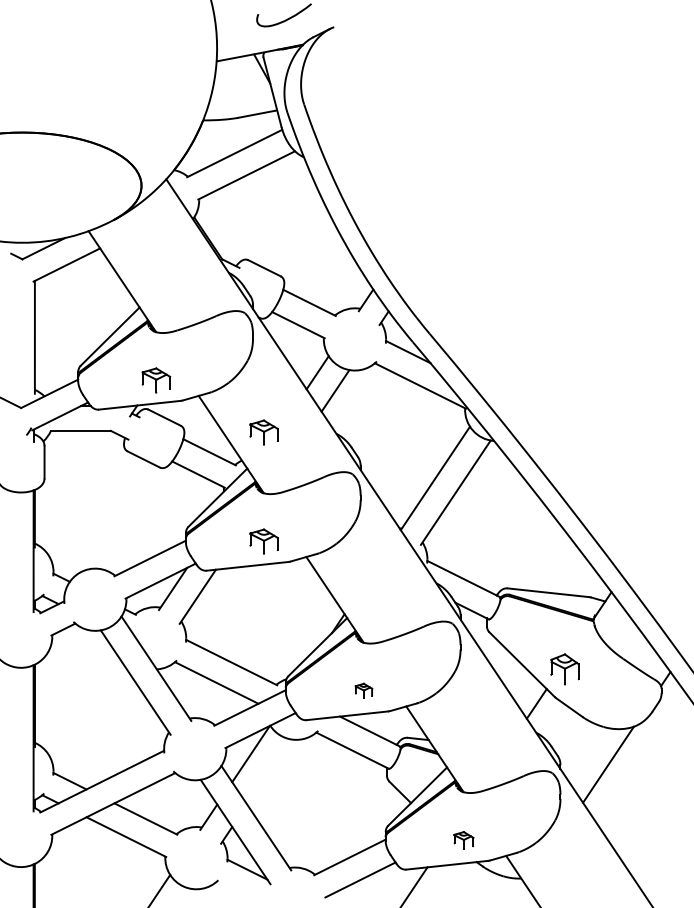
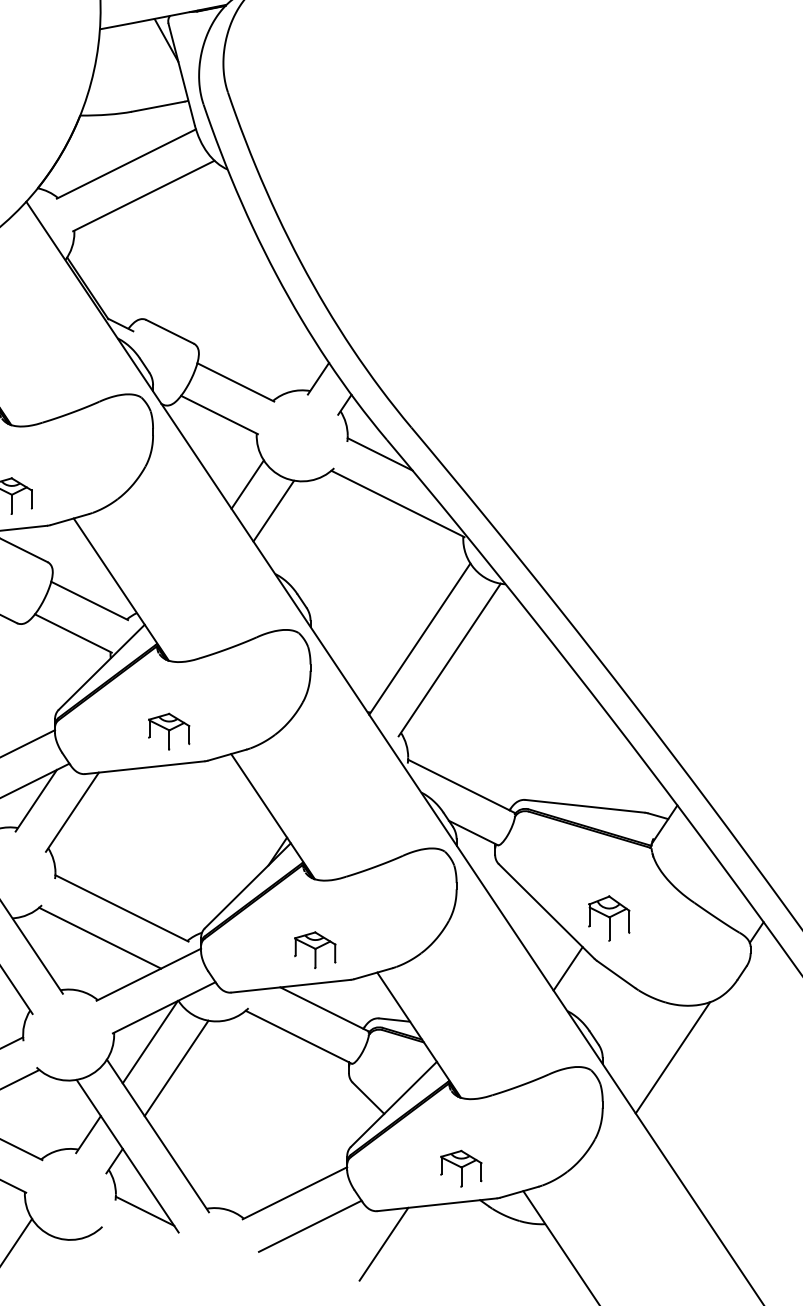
part: (263, 432) -> (168, 571), removed
part: (363, 690) -> (314, 949), size x1.67
line: (268, 771) -> (175, 1067), added
part: (463, 840) -> (460, 1168), size x1.43

